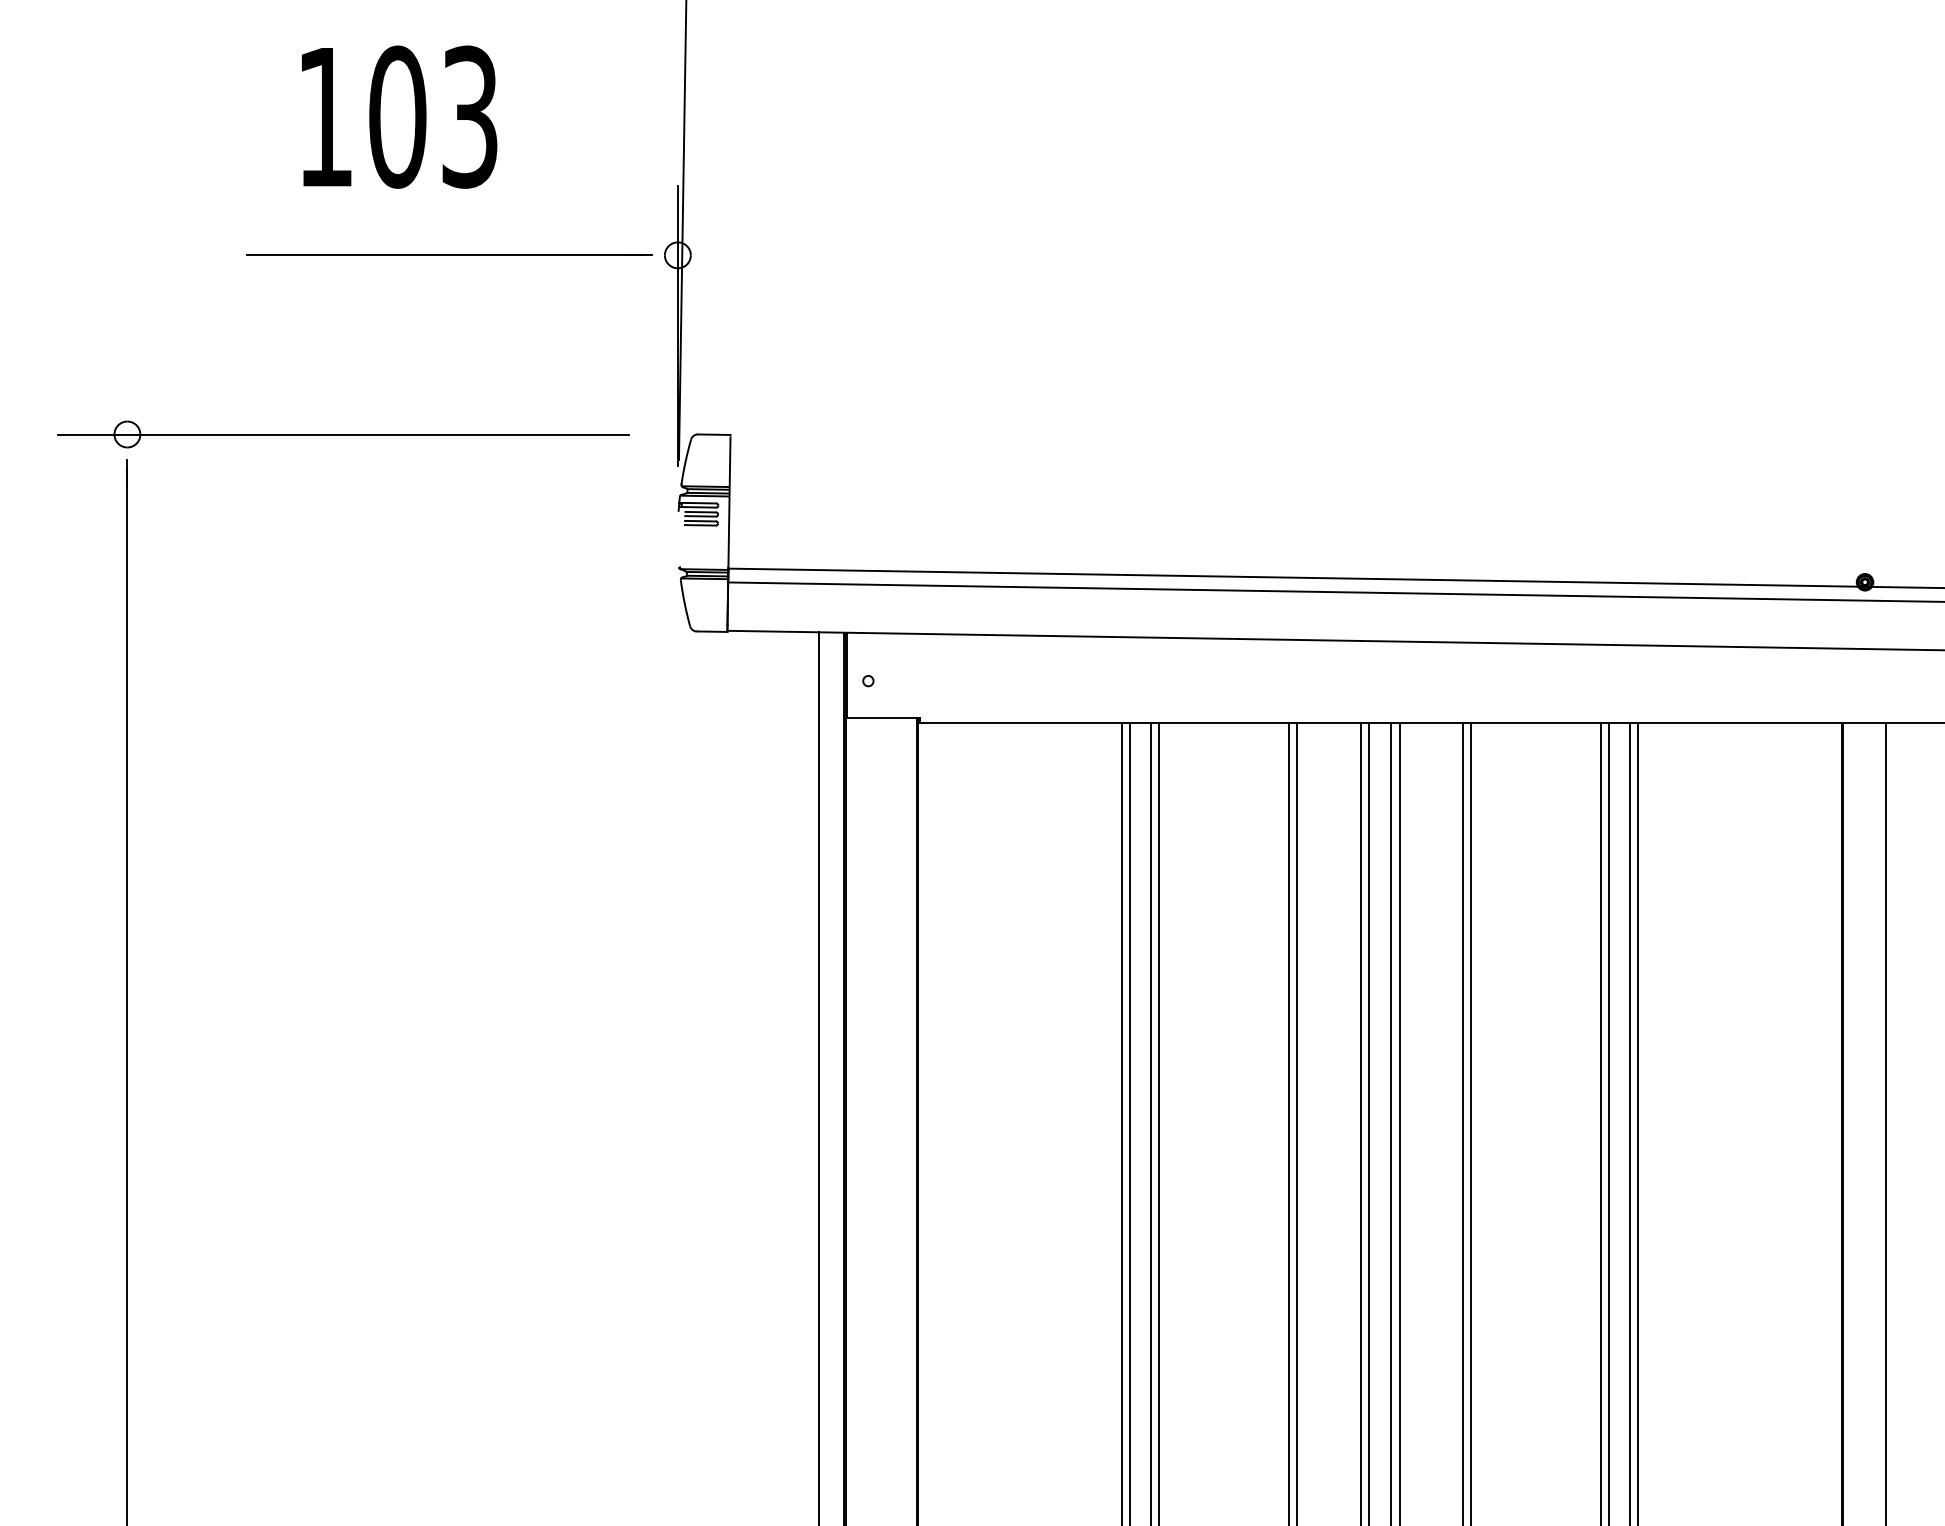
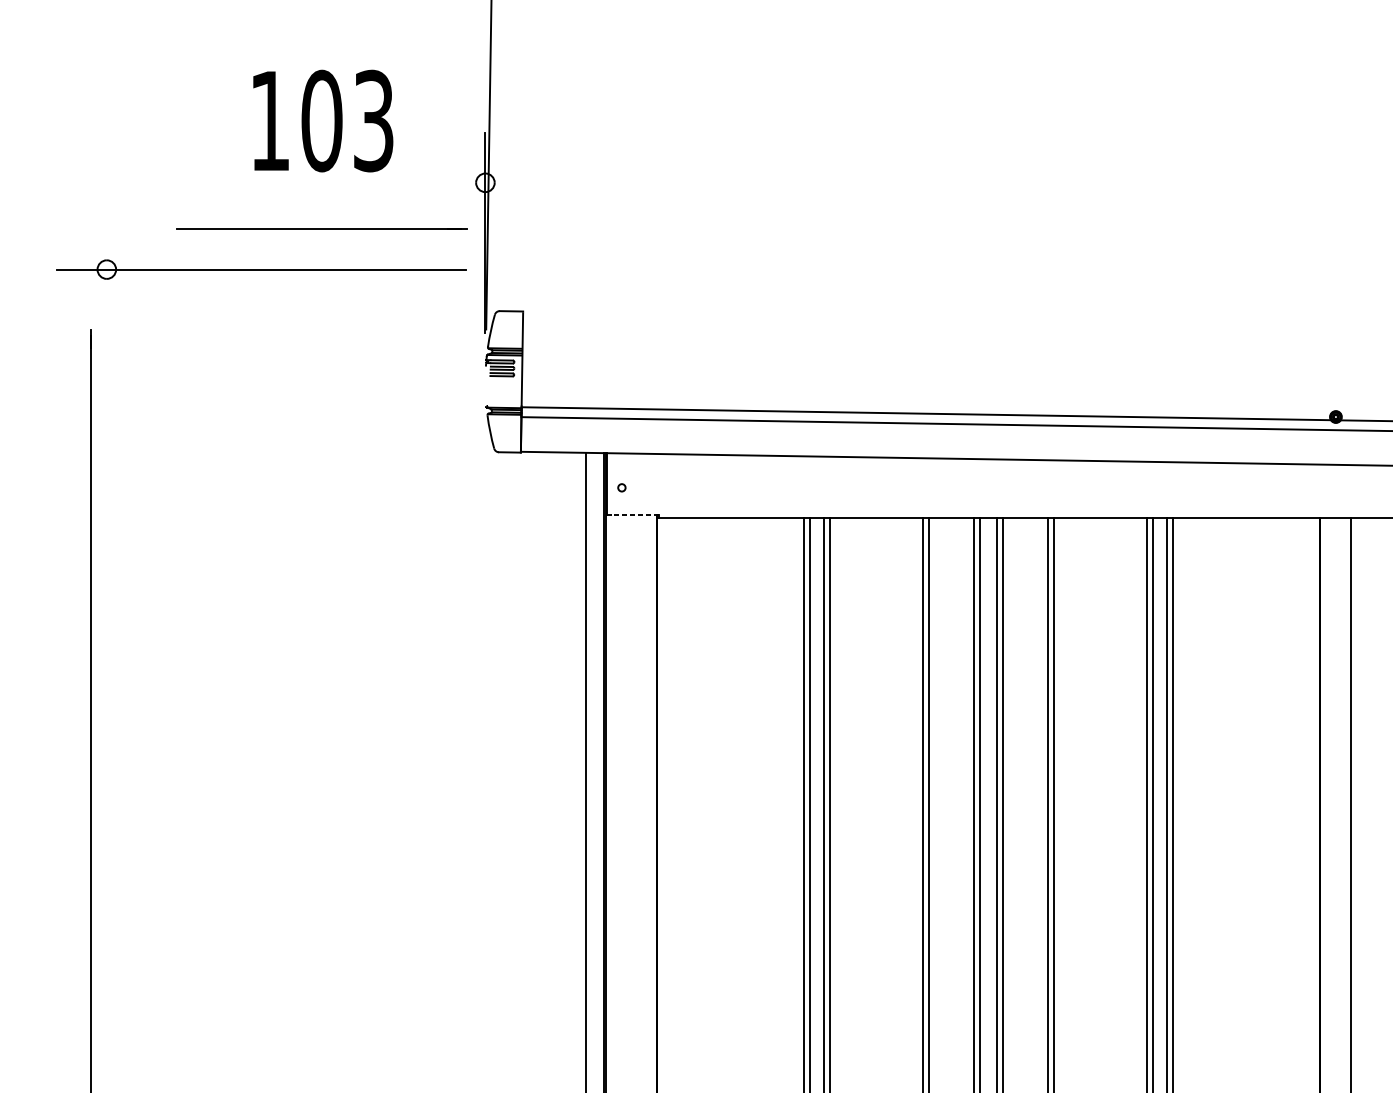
text: (399, 116) -> (323, 120), moved
line: (449, 254) -> (321, 228), moved
part: (343, 434) -> (261, 269), moved
line: (883, 718) -> (632, 514), solid -> dashed

